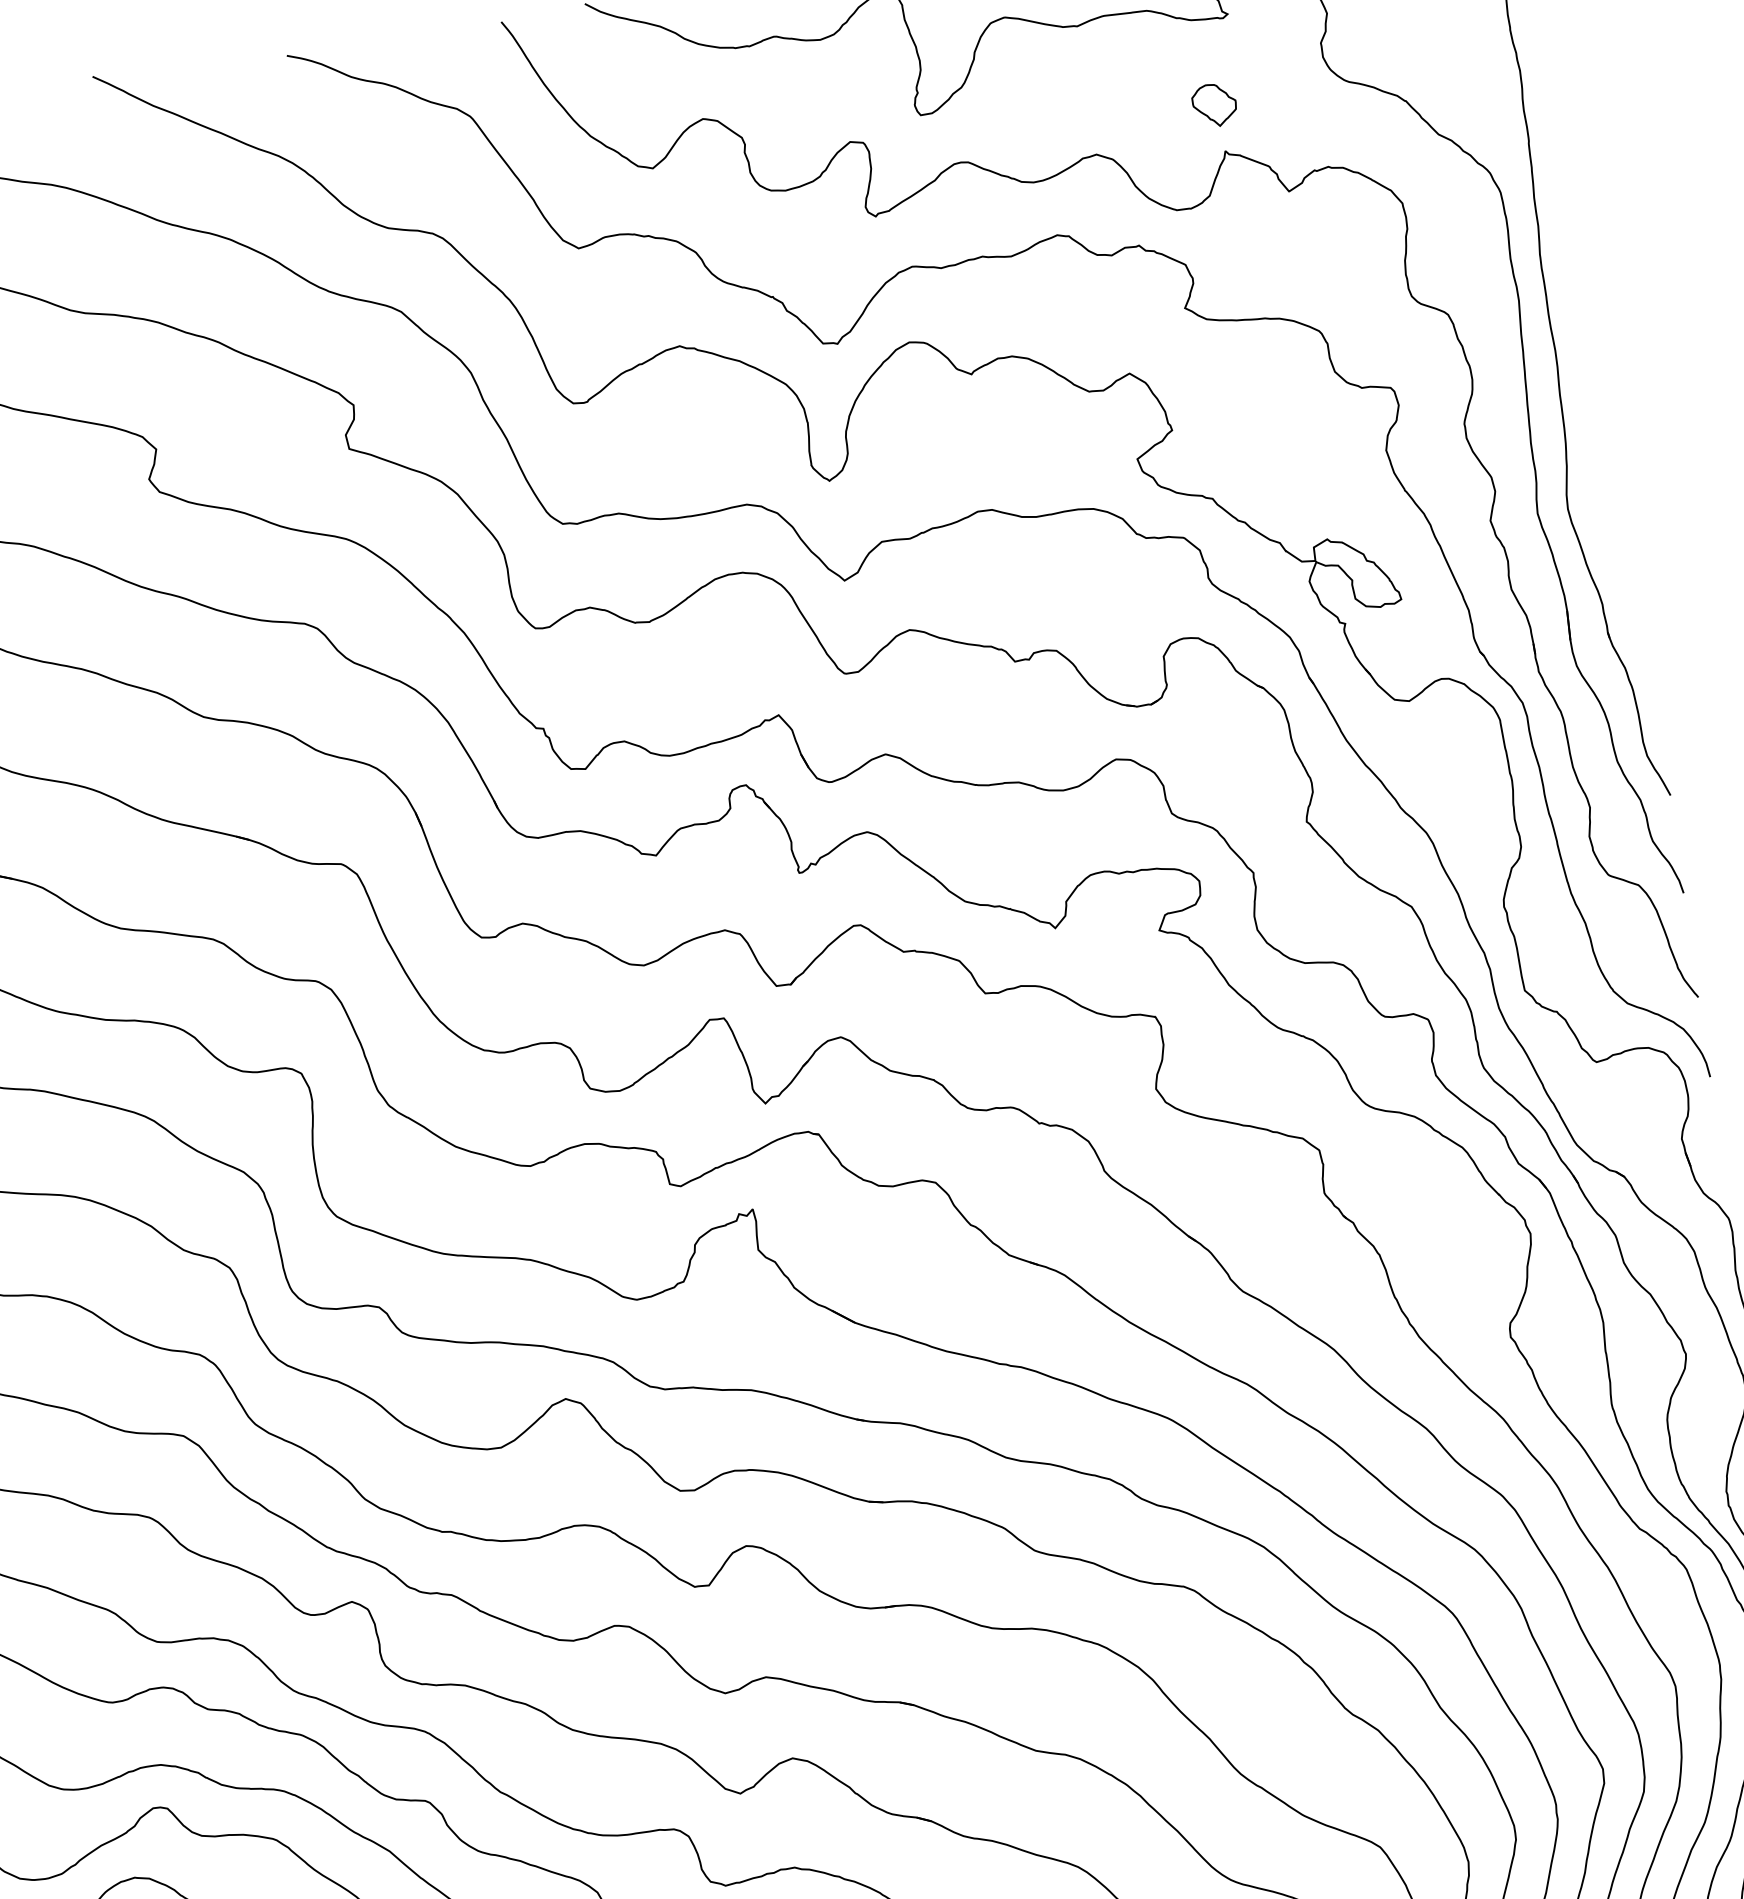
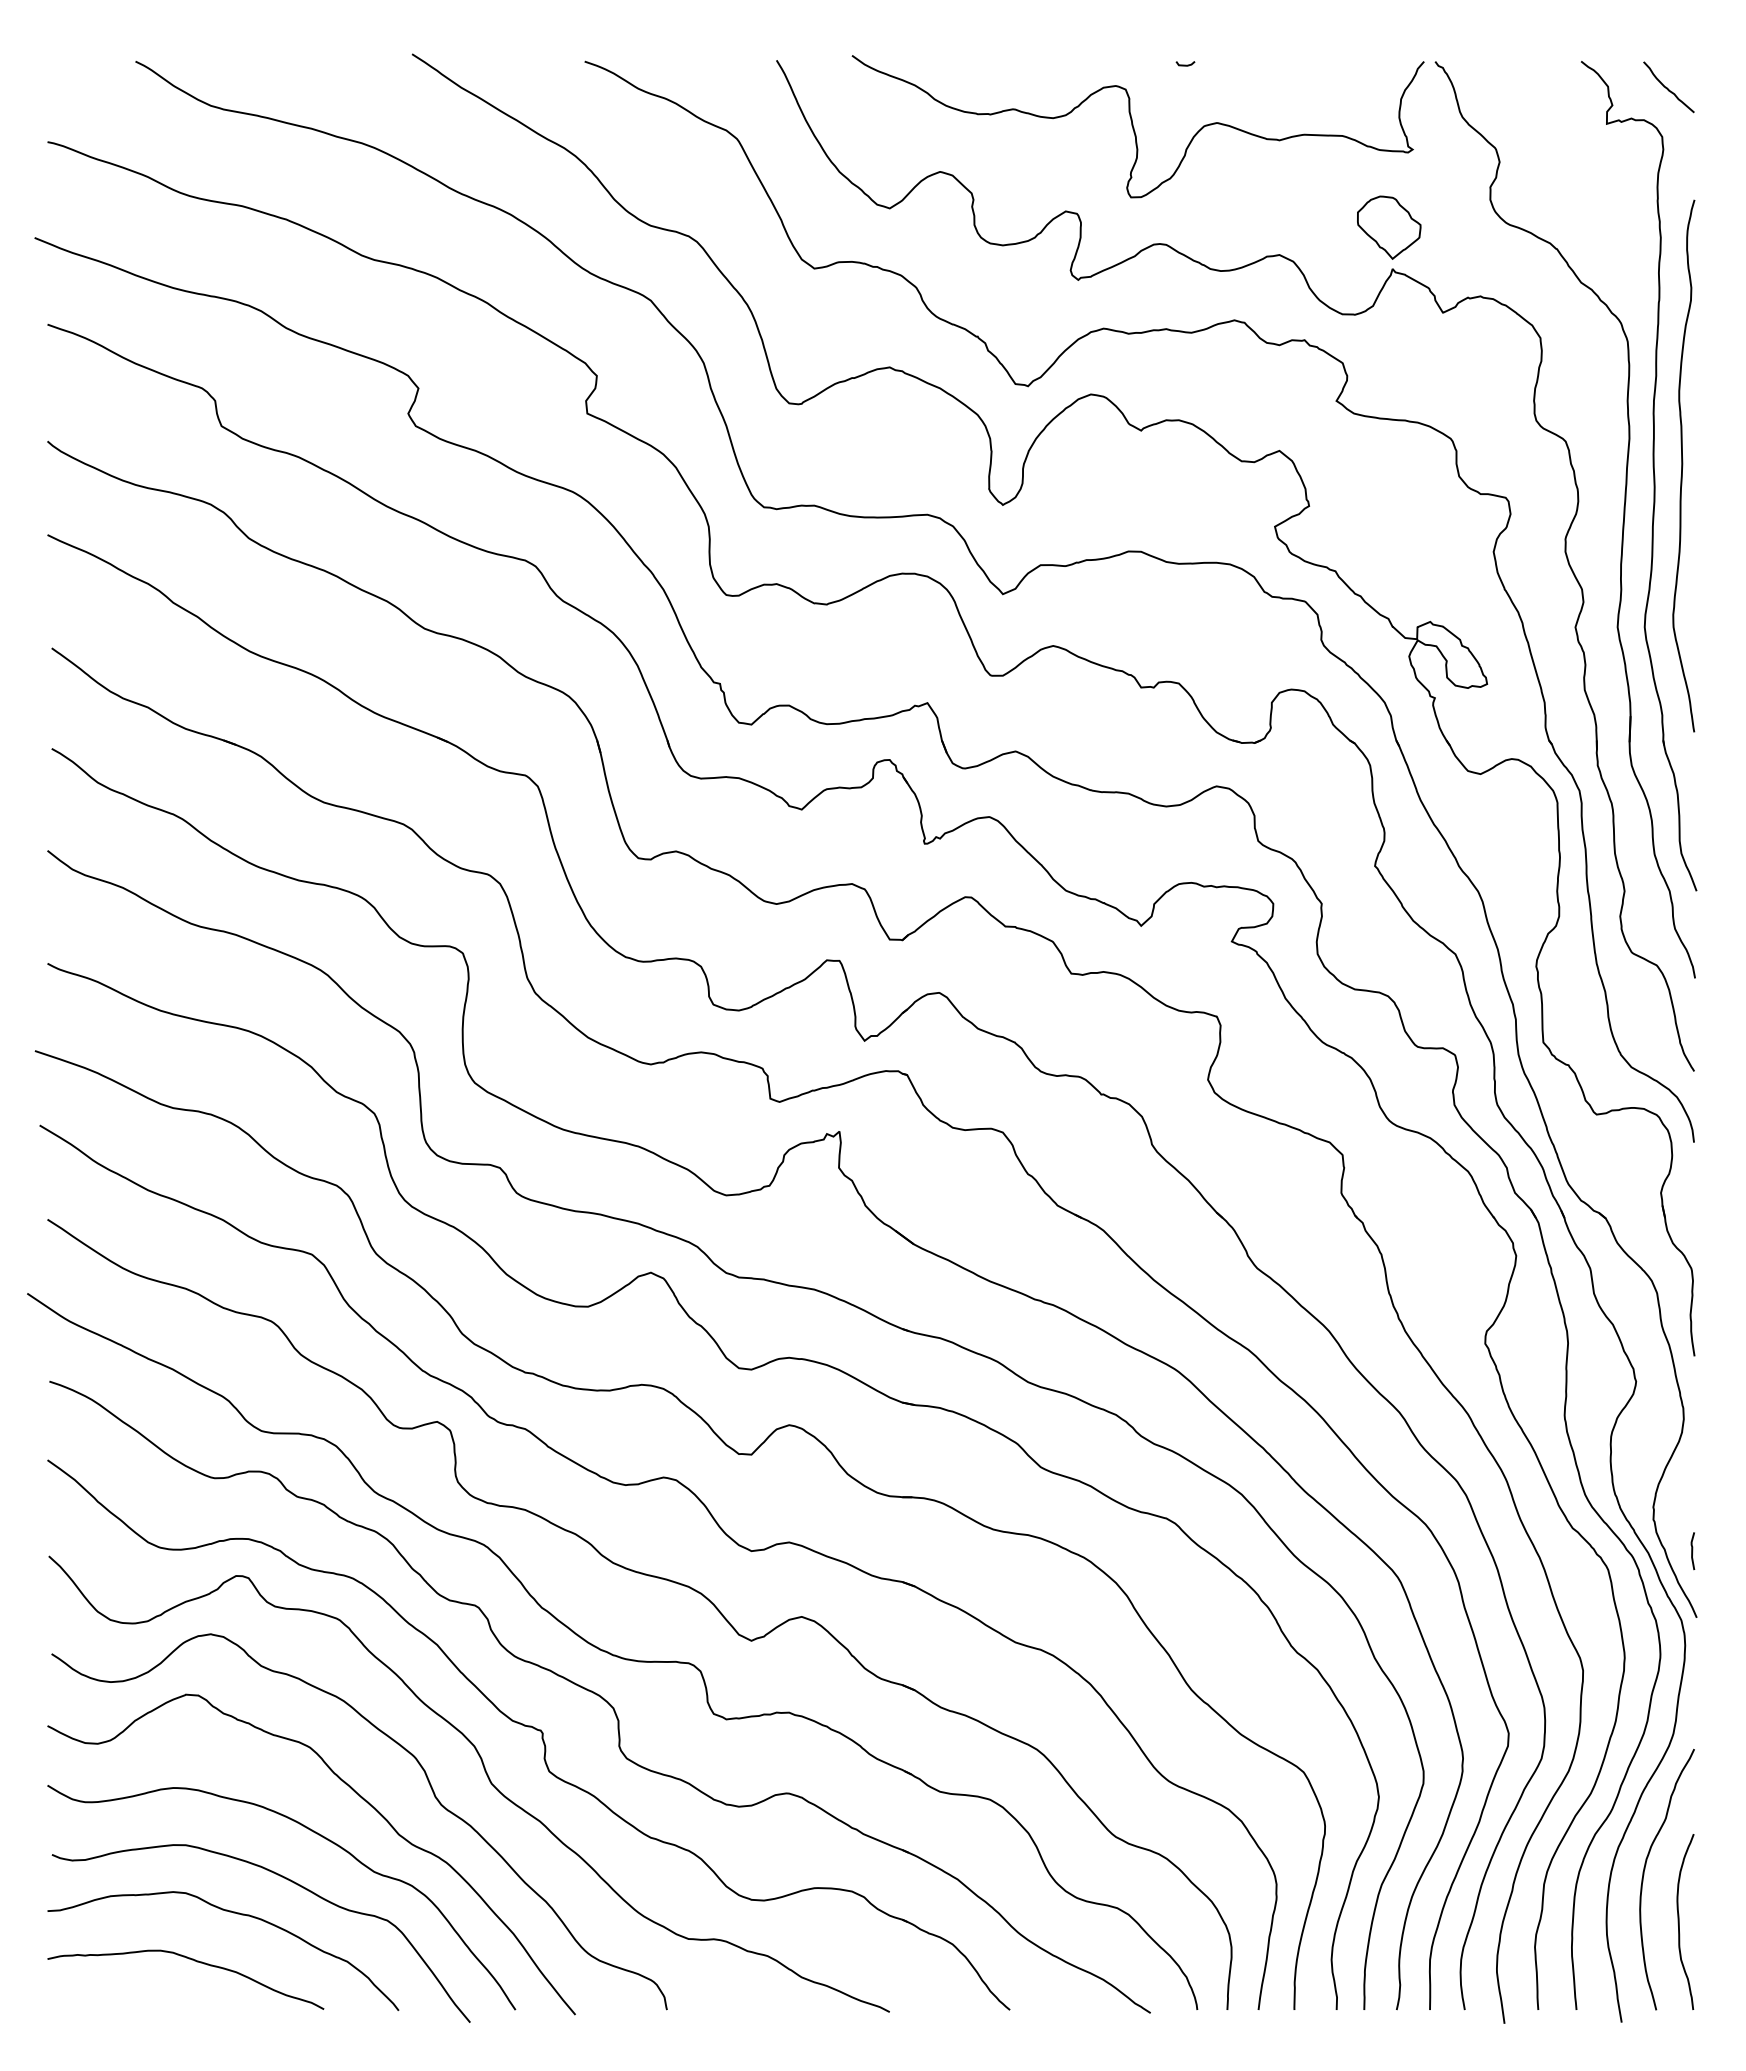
part: (1214, 105) -> (1389, 227), size x1.67
curve: (1583, 321) -> (1683, 465), added

